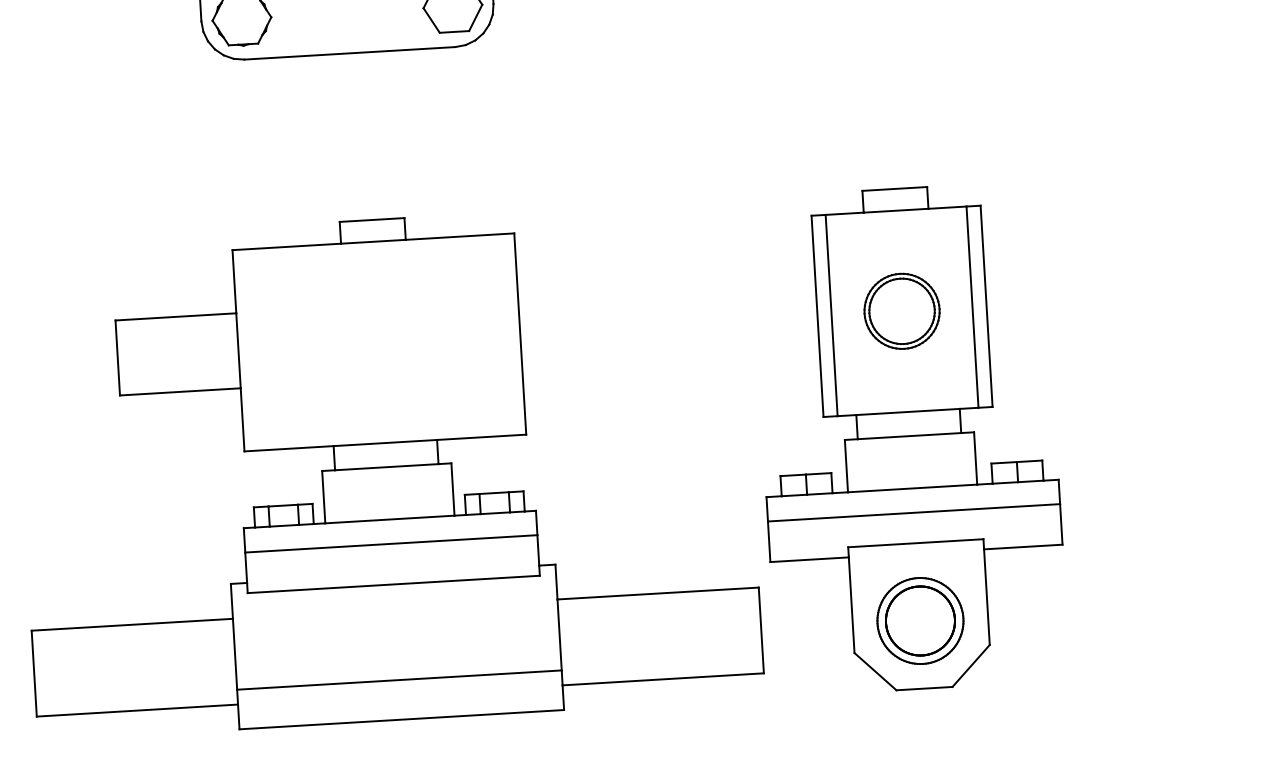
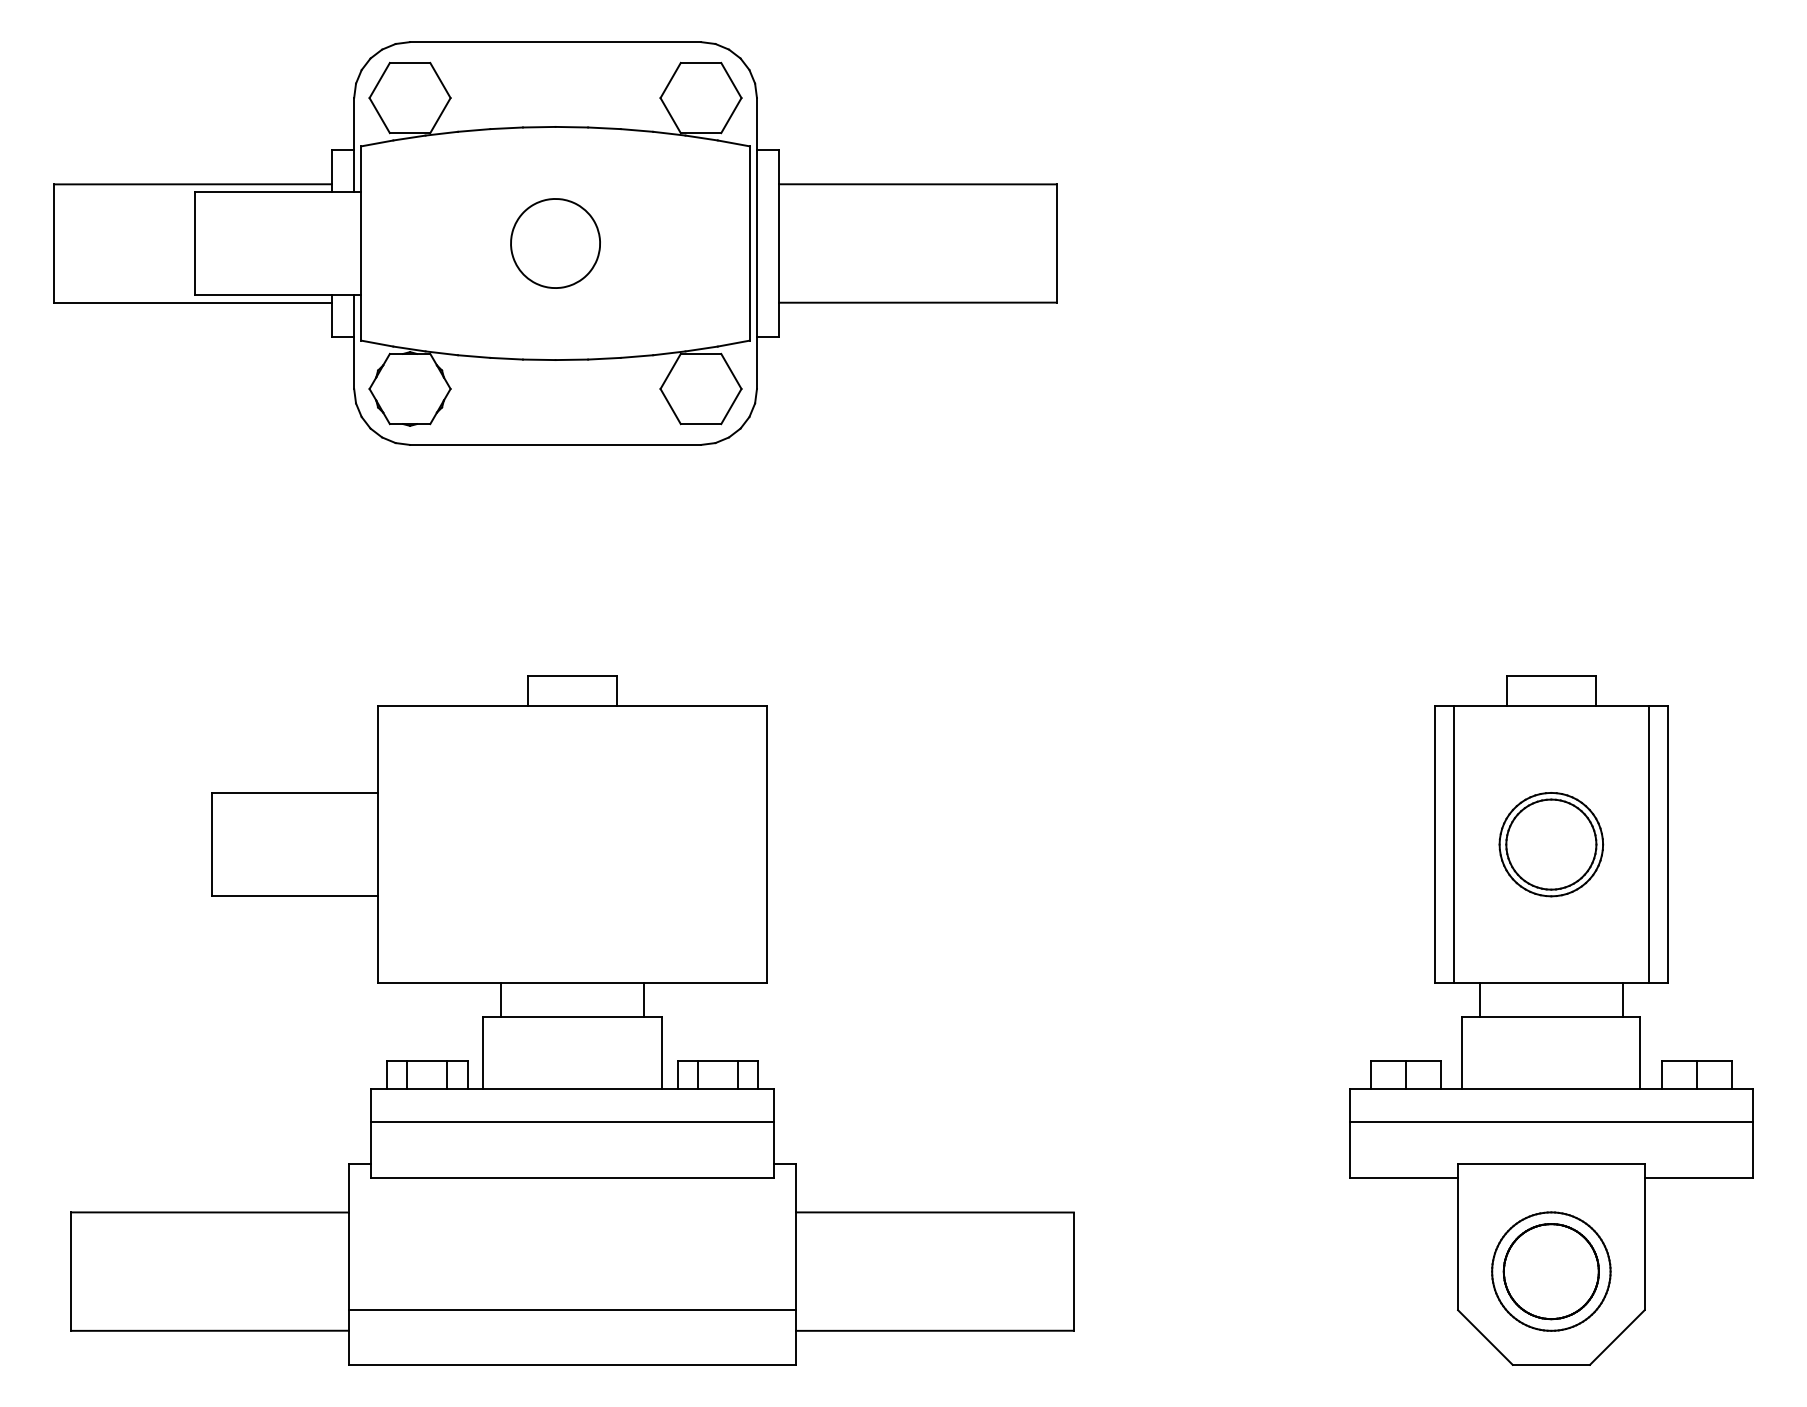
part: (909, 438) -> (1551, 1020), moved

